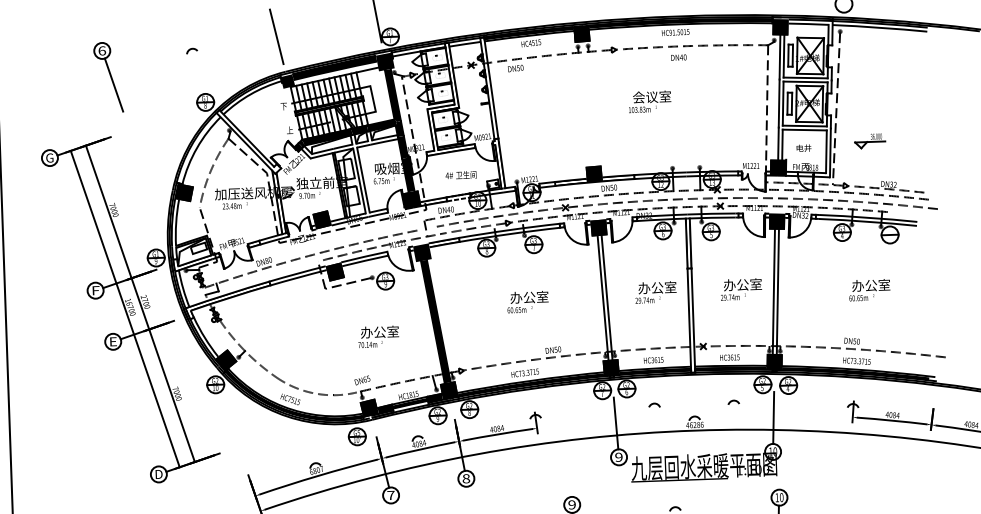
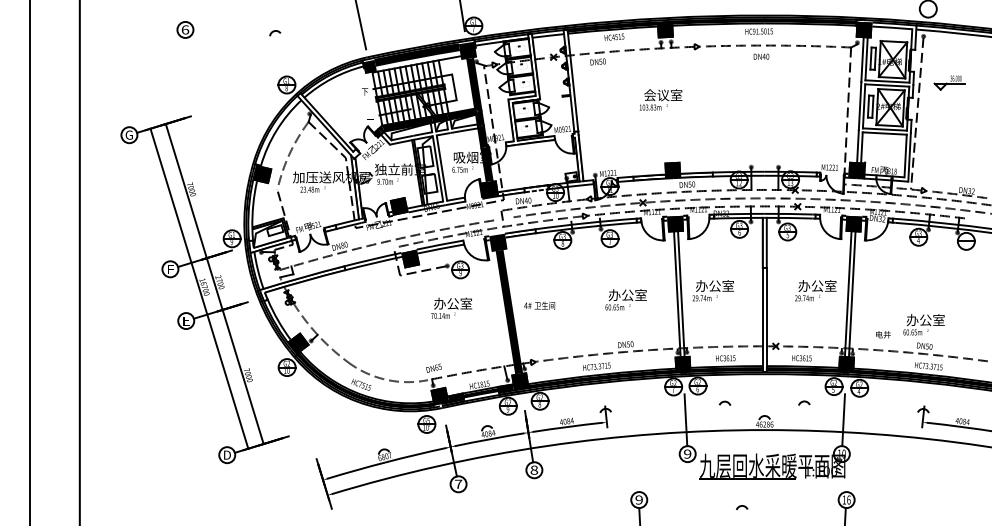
line: (113, 85) -> (195, 64), removed
text: (649, 101) -> (660, 99), moved
part: (869, 140) -> (949, 82), moved
text: (804, 148) -> (883, 334), moved
text: (460, 175) -> (539, 305), moved
text: (869, 289) -> (923, 324), moved
text: (655, 292) -> (712, 290), moved
text: (527, 301) -> (625, 299), moved
text: (378, 336) -> (451, 307), moved
text: (781, 497) -> (848, 499), 10 -> 16

